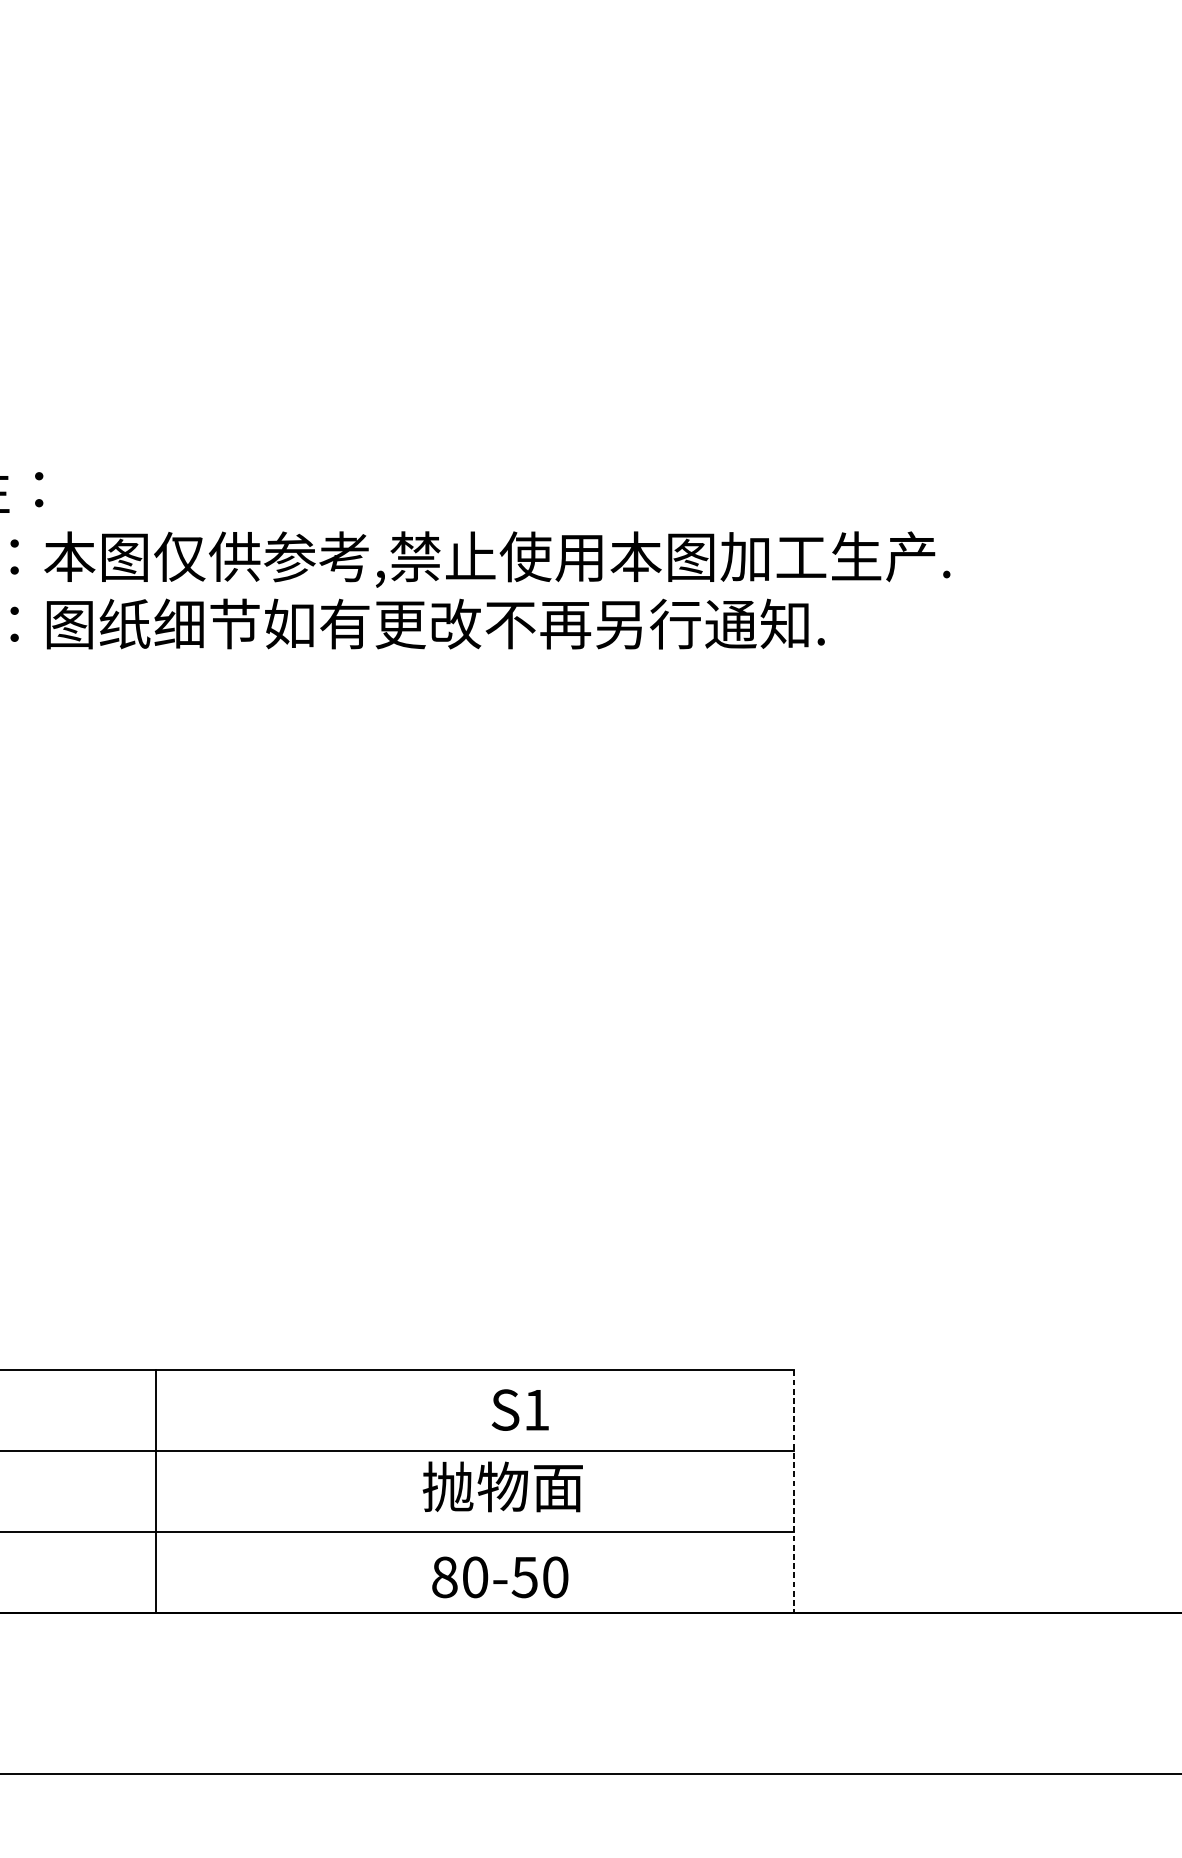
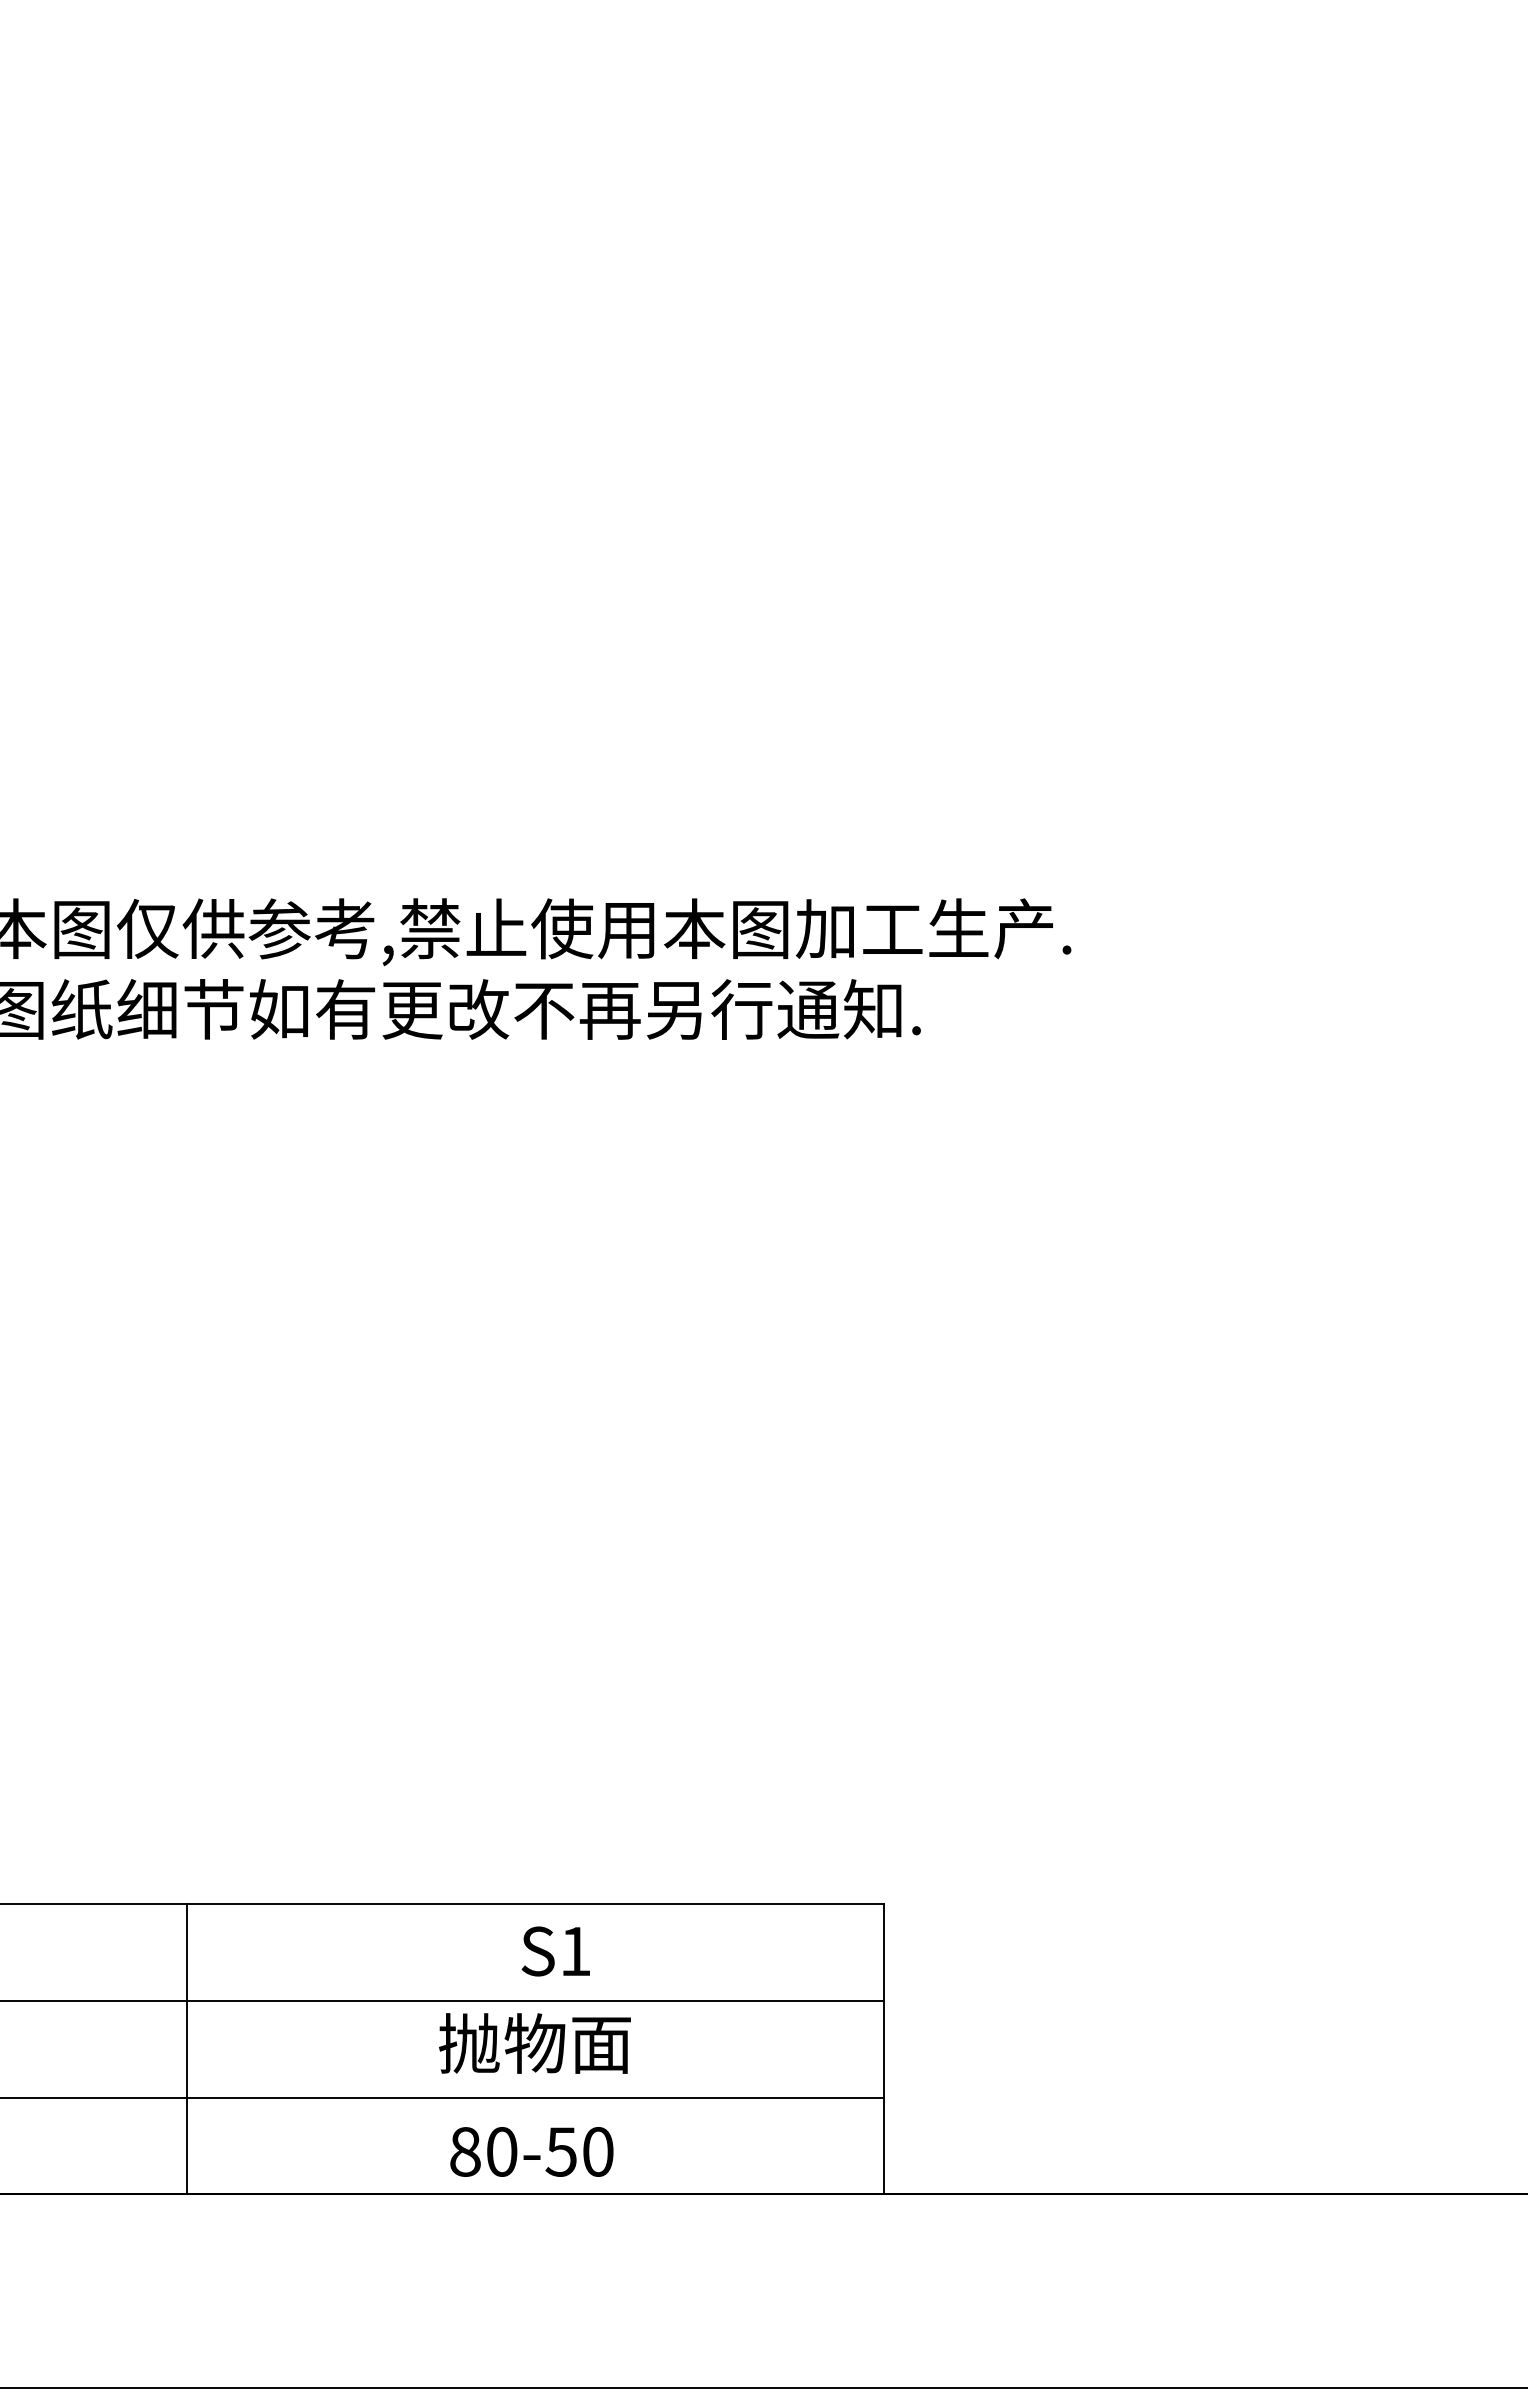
line: (155, 1491) -> (186, 2048), moved
line: (793, 1491) -> (883, 2049), dashed -> solid

